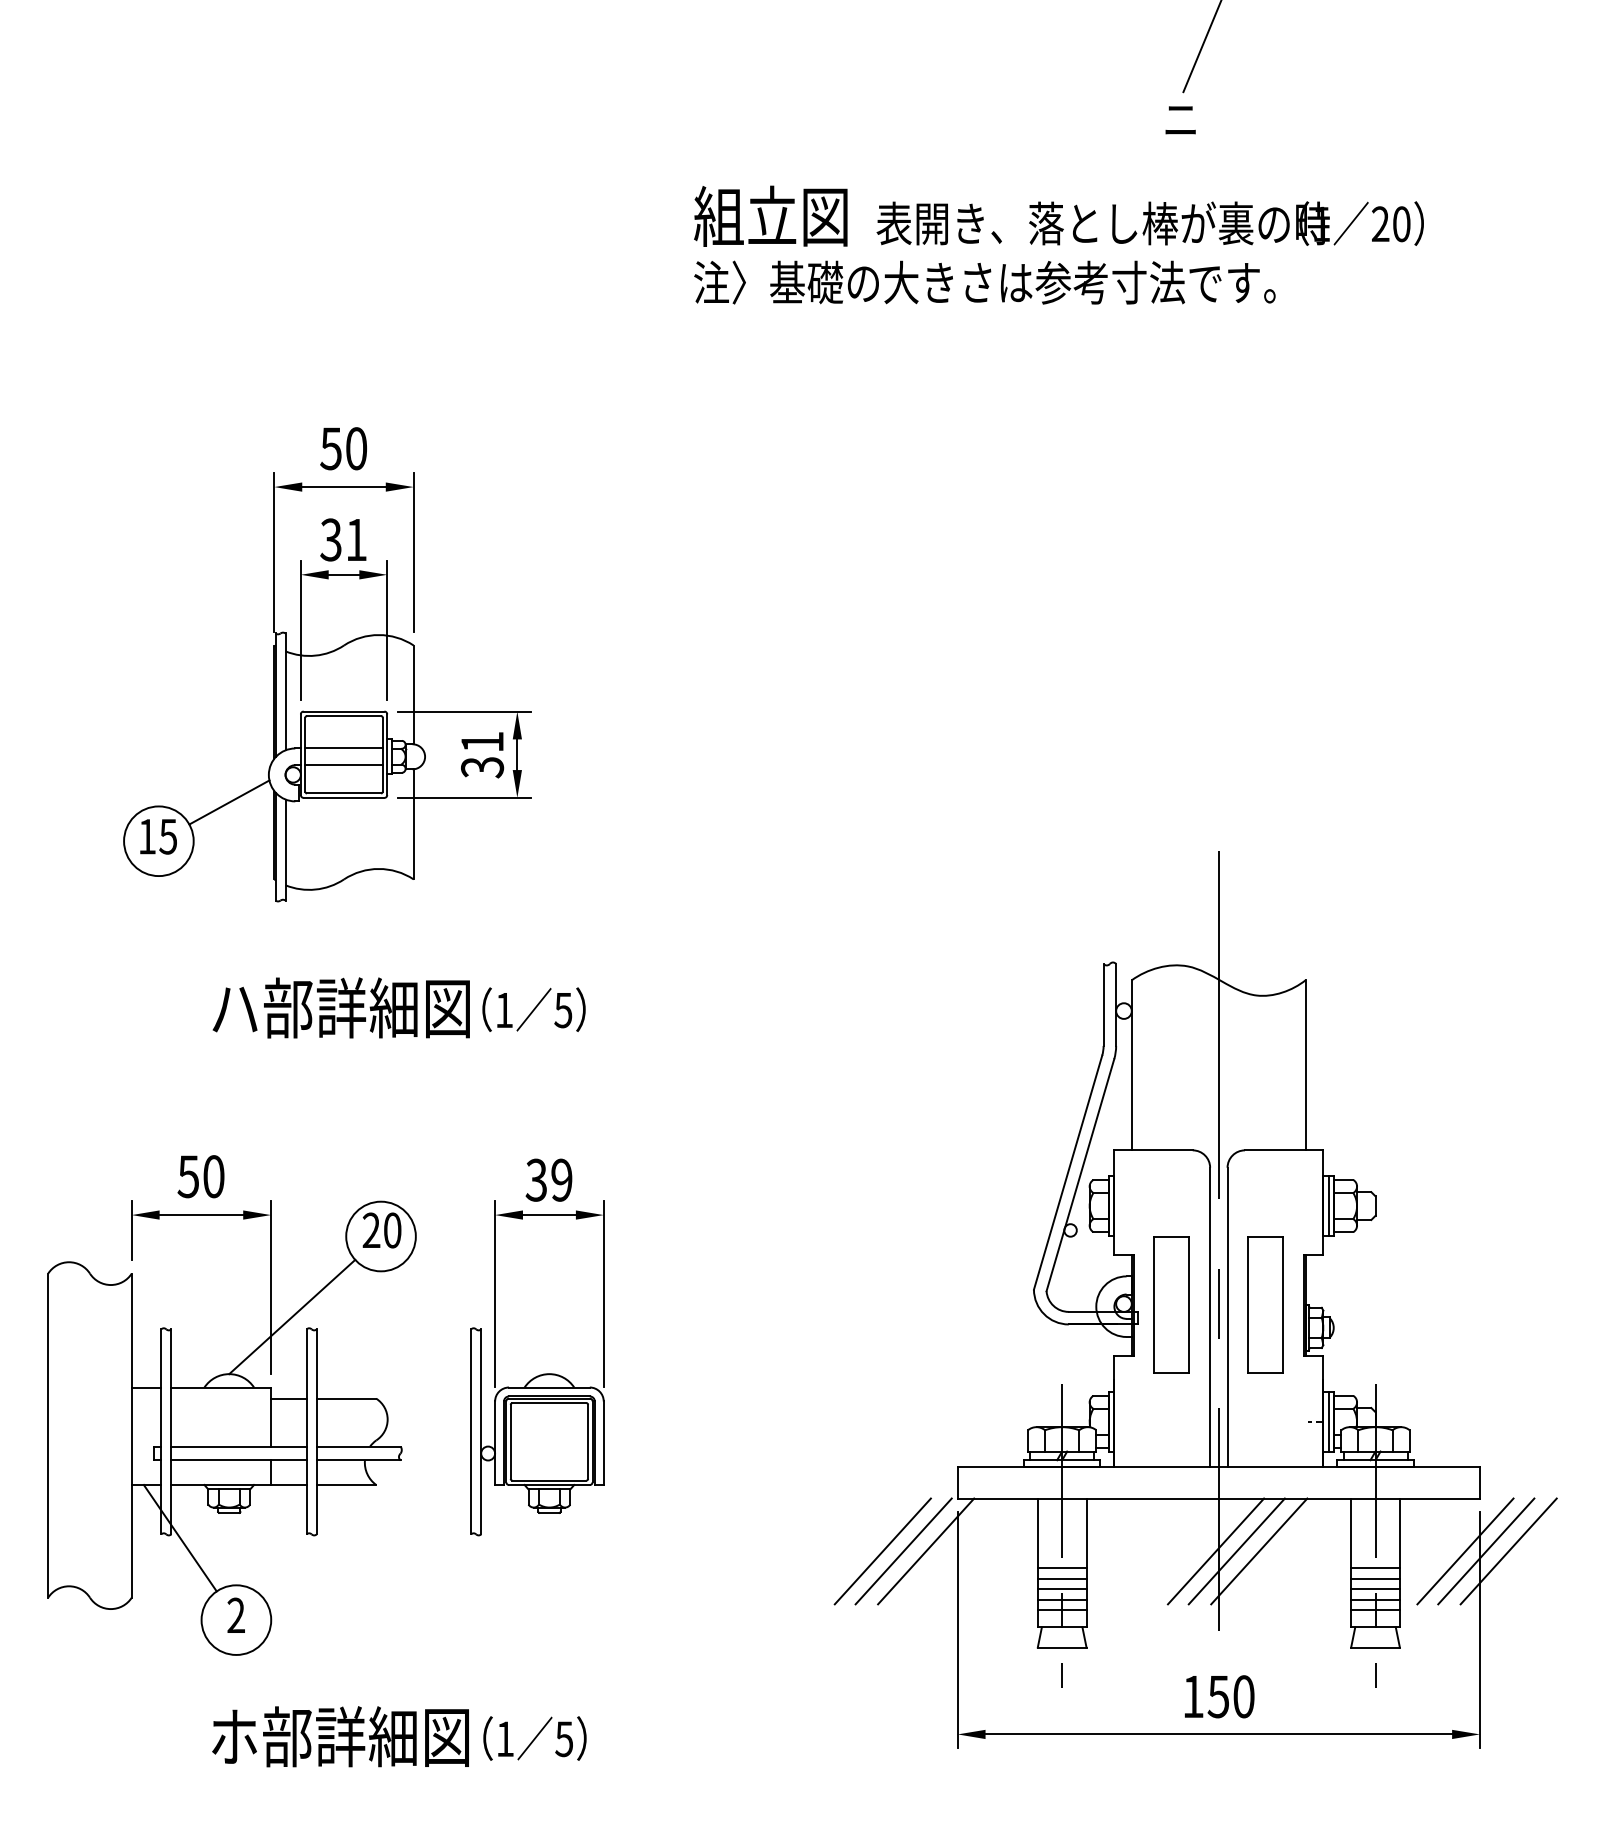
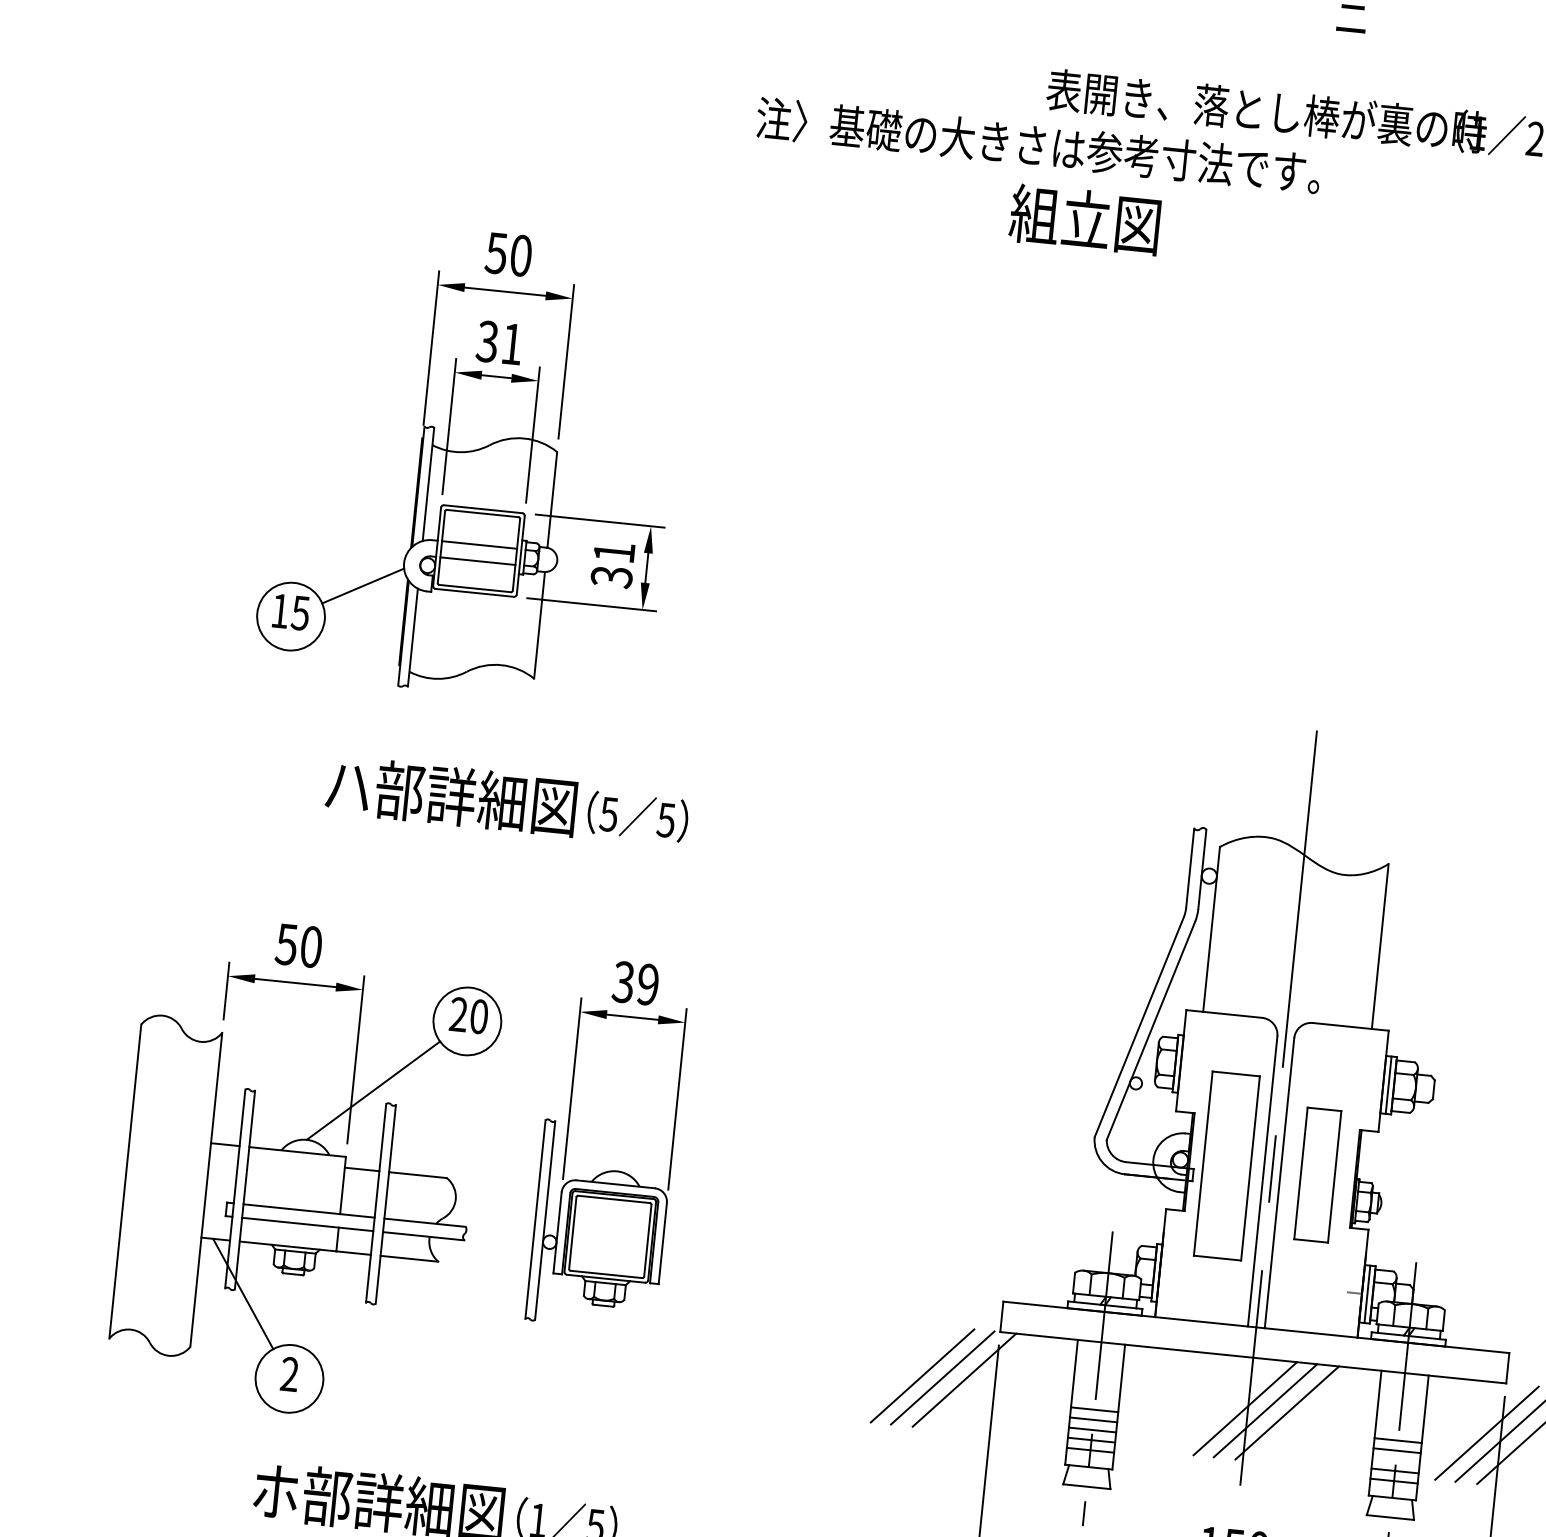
text: (770, 215) -> (1084, 218), moved
text: (984, 282) -> (1038, 145), moved
text: (503, 1010) -> (608, 814), 1 -> 5
part: (1171, 1304) -> (1226, 1165), size x1.4
line: (1375, 1589) -> (1396, 1461), removed

